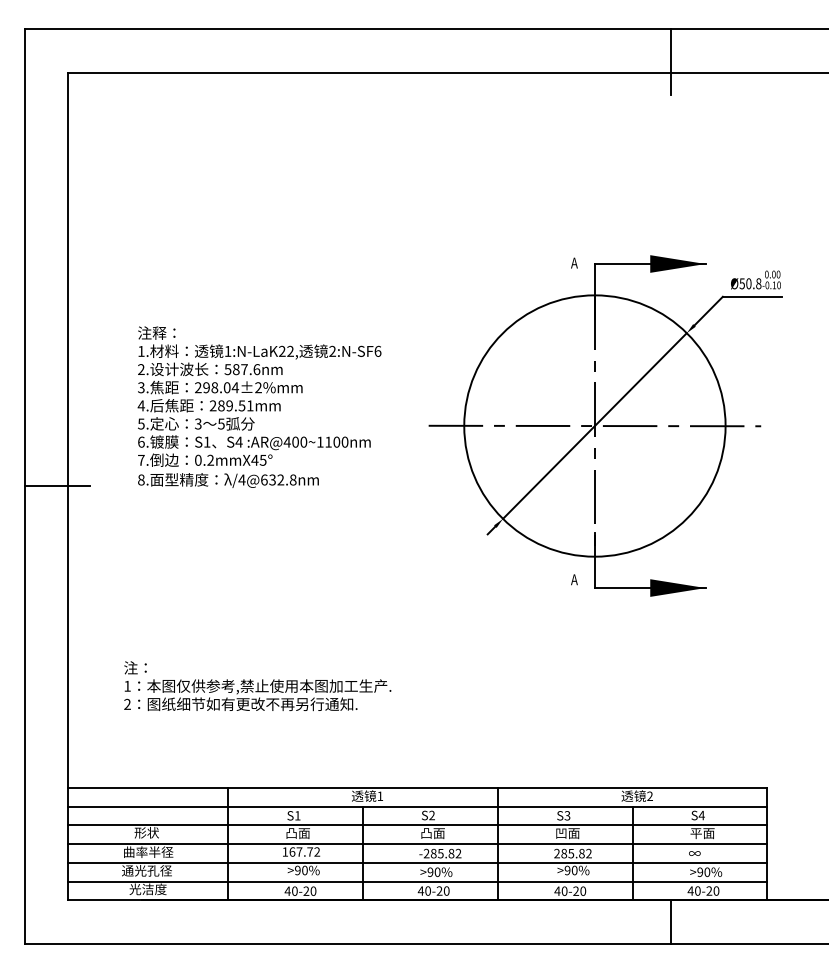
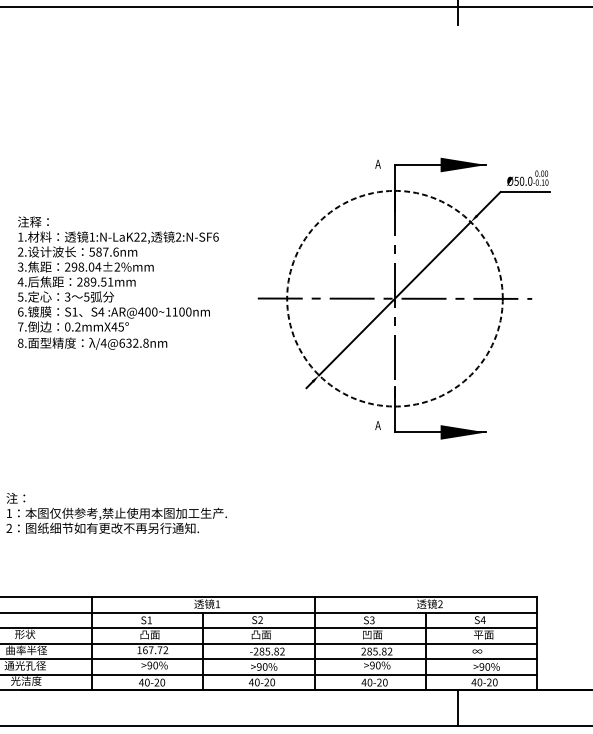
text: (758, 283) -> (529, 181), Ø50.8 -> Ø50.0
circle: (594, 425) -> (394, 298), solid -> dashed

